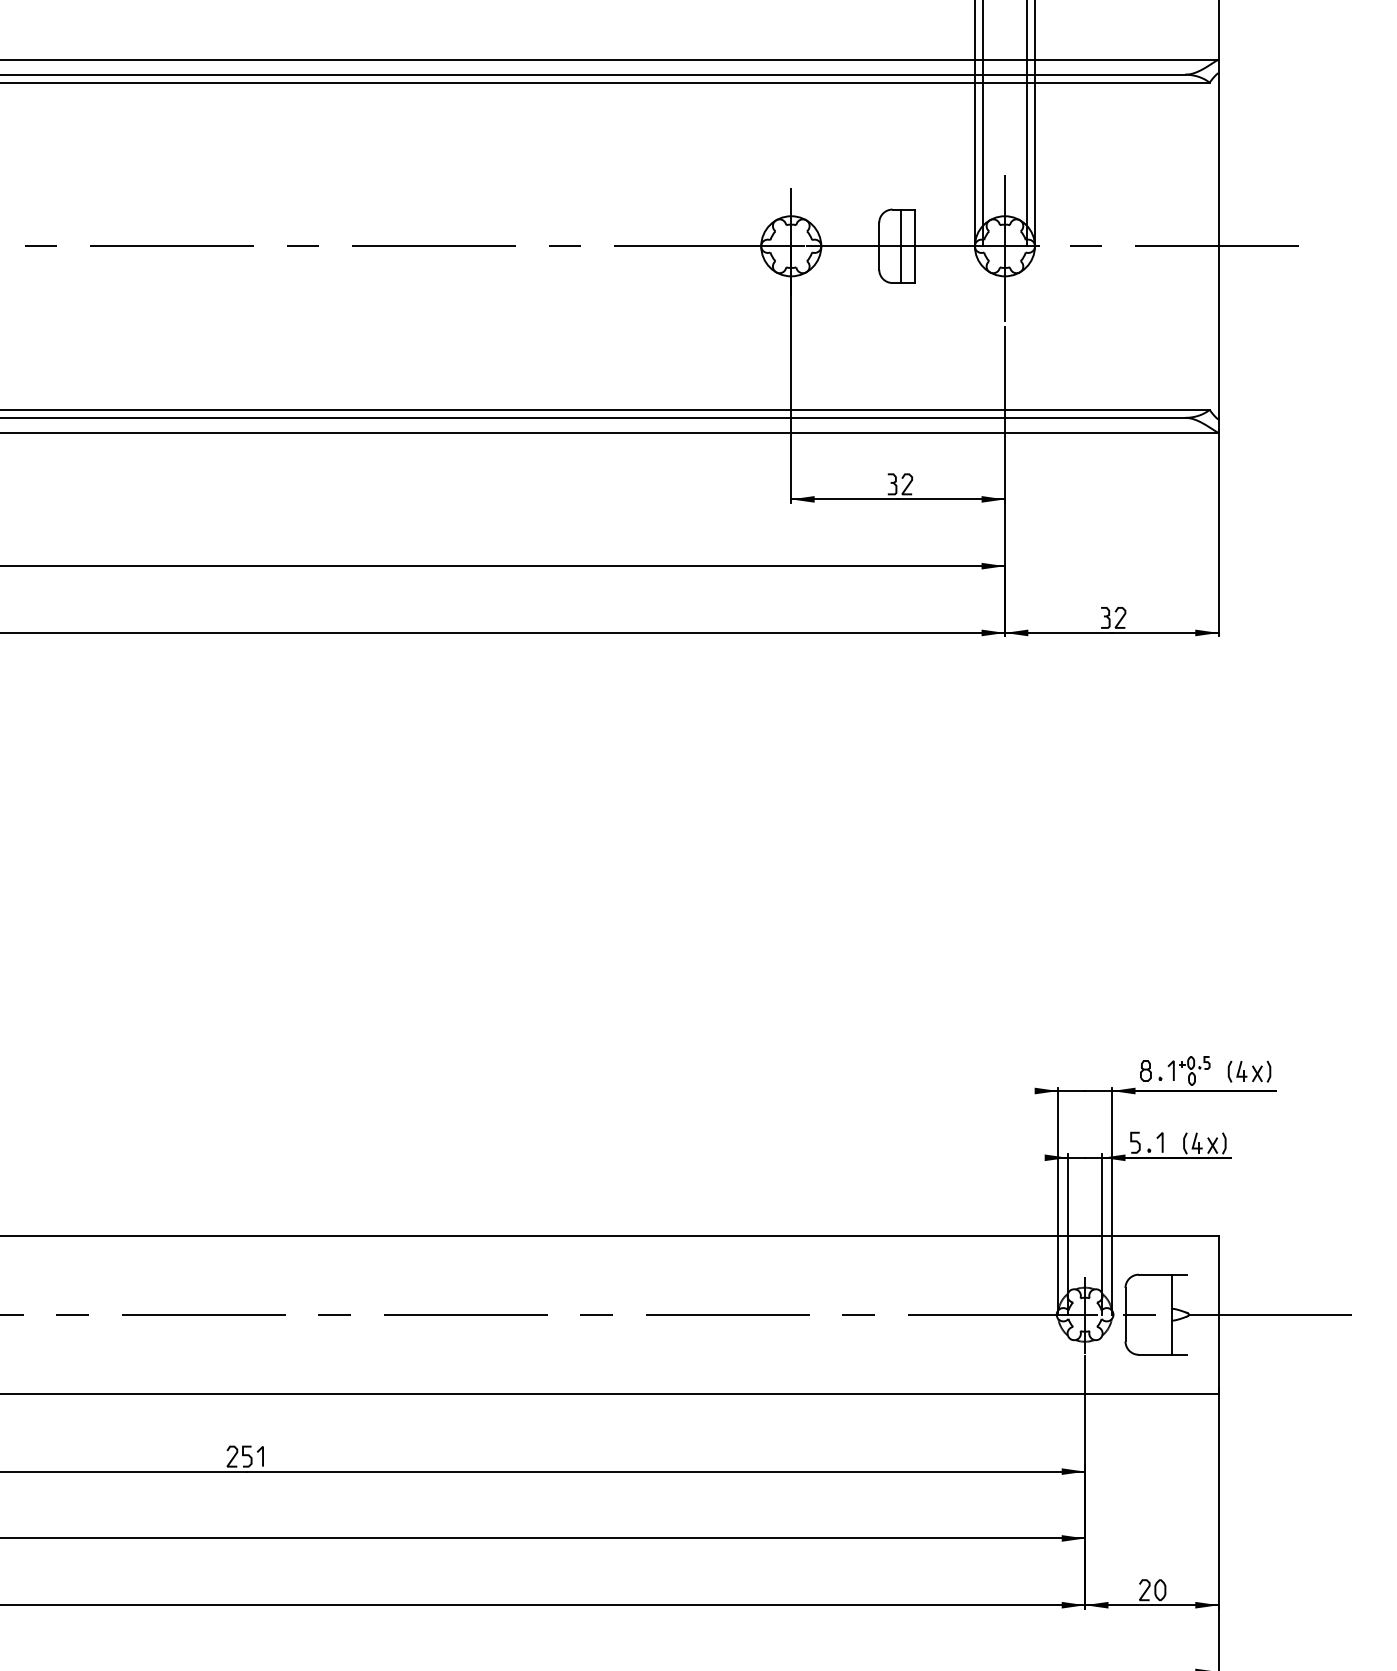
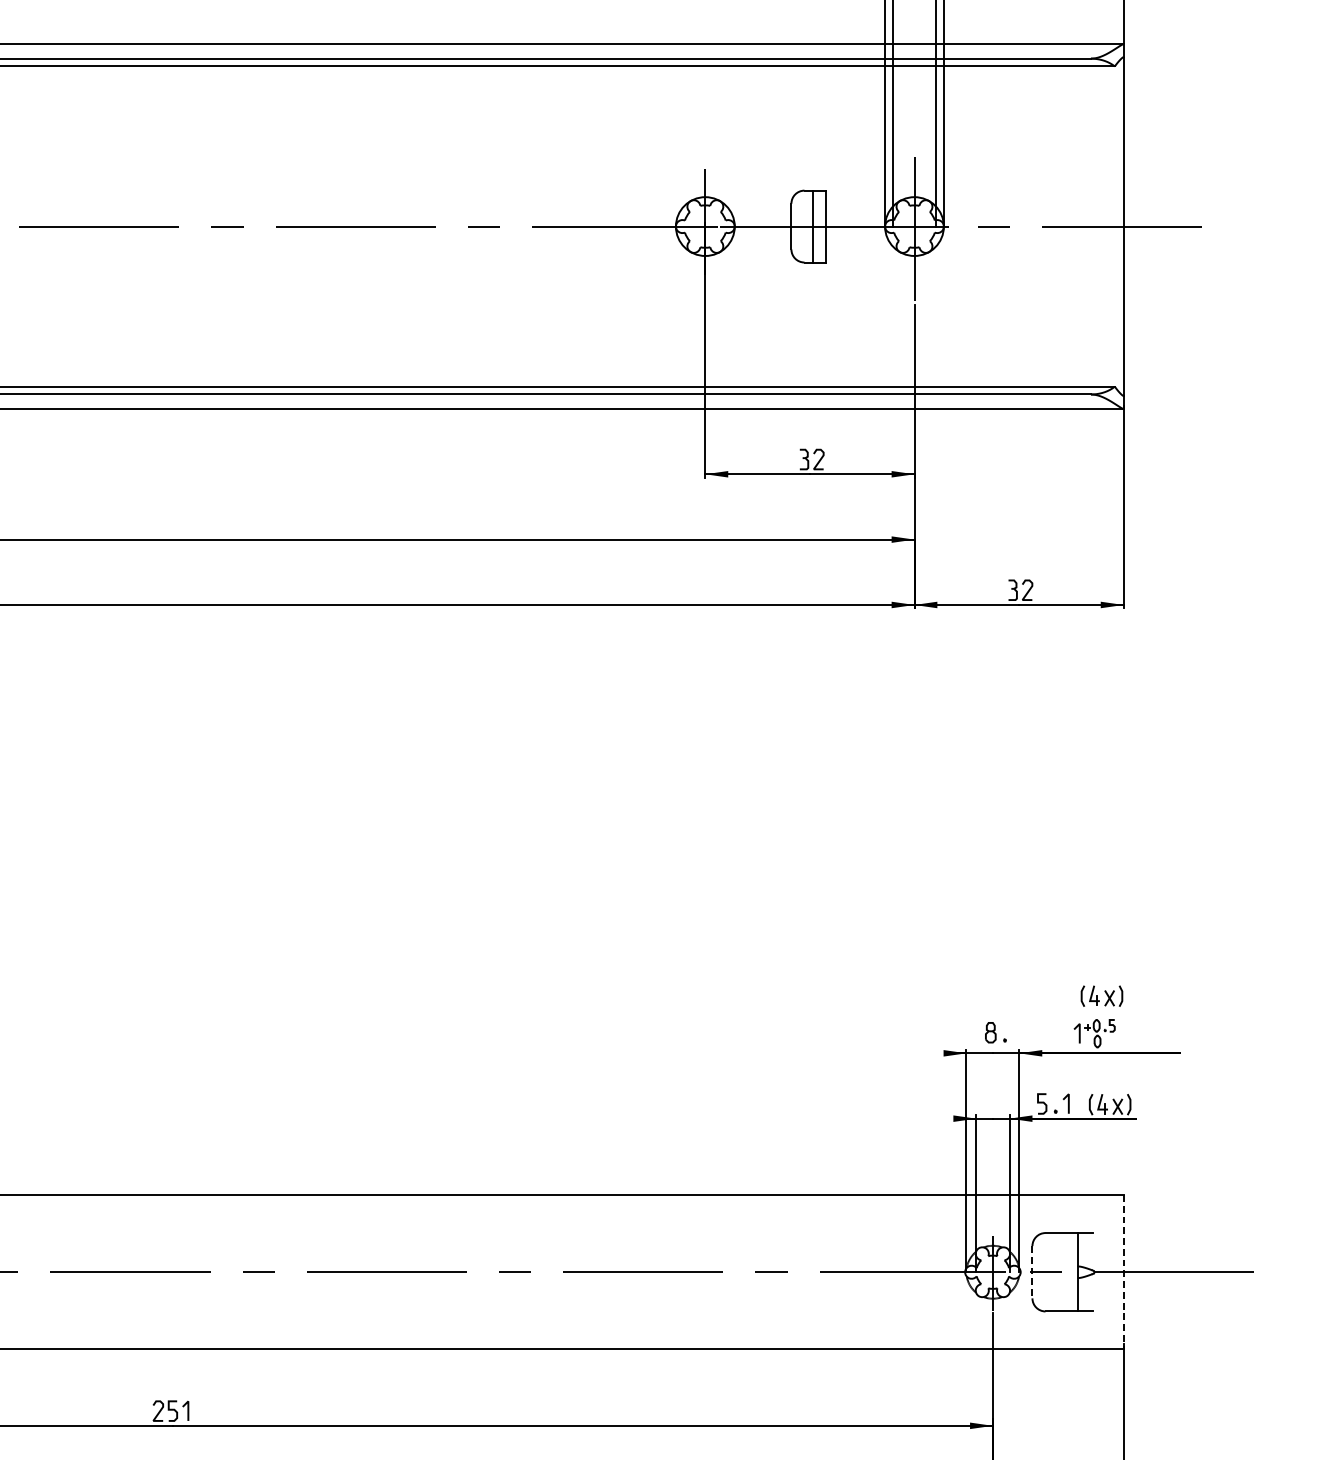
part: (1151, 1070) -> (996, 1032), moved
part: (1249, 1071) -> (1101, 996), moved
line: (1125, 1314) -> (1032, 1272), solid -> dashed
line: (1218, 1314) -> (1123, 1272), solid -> dashed

